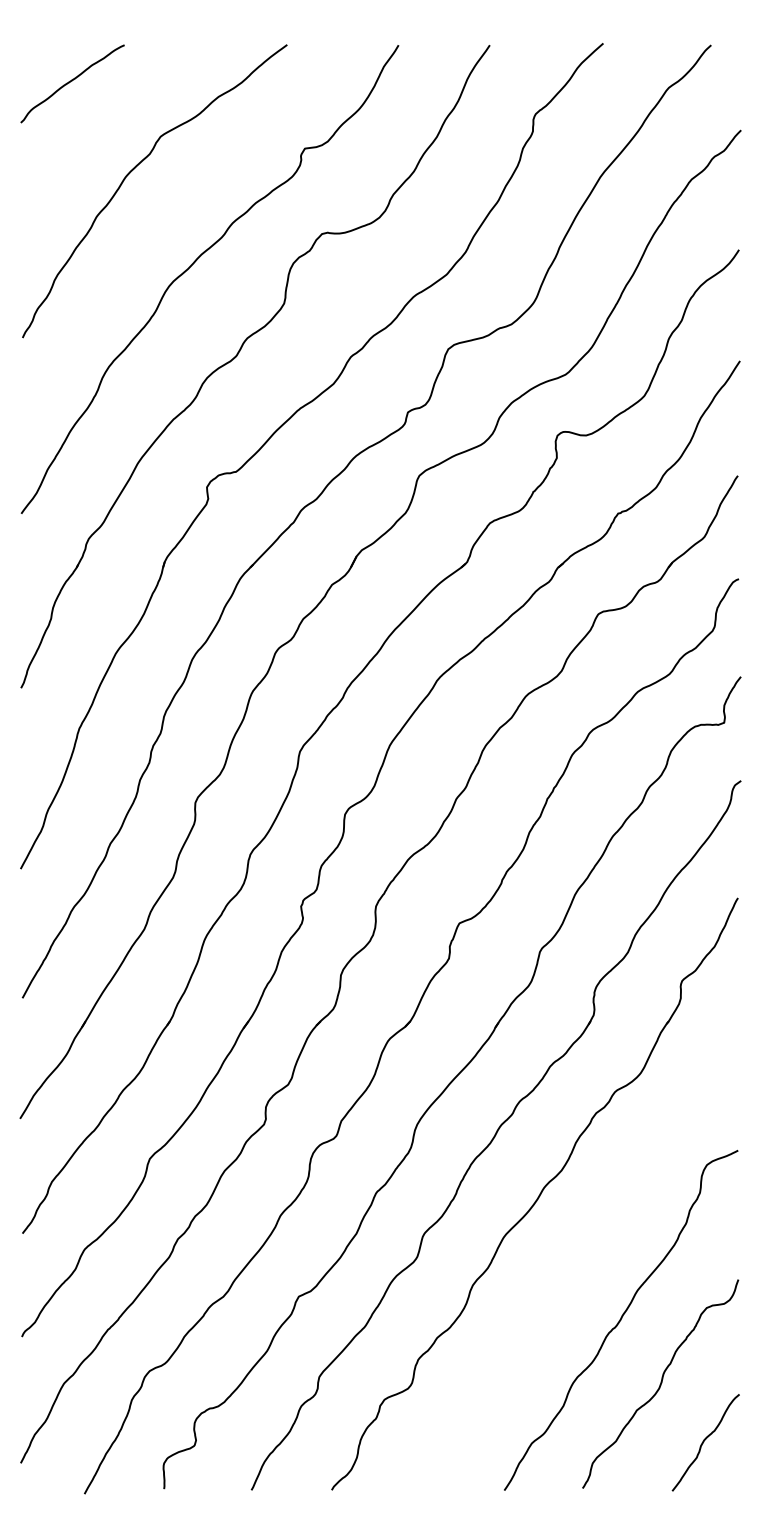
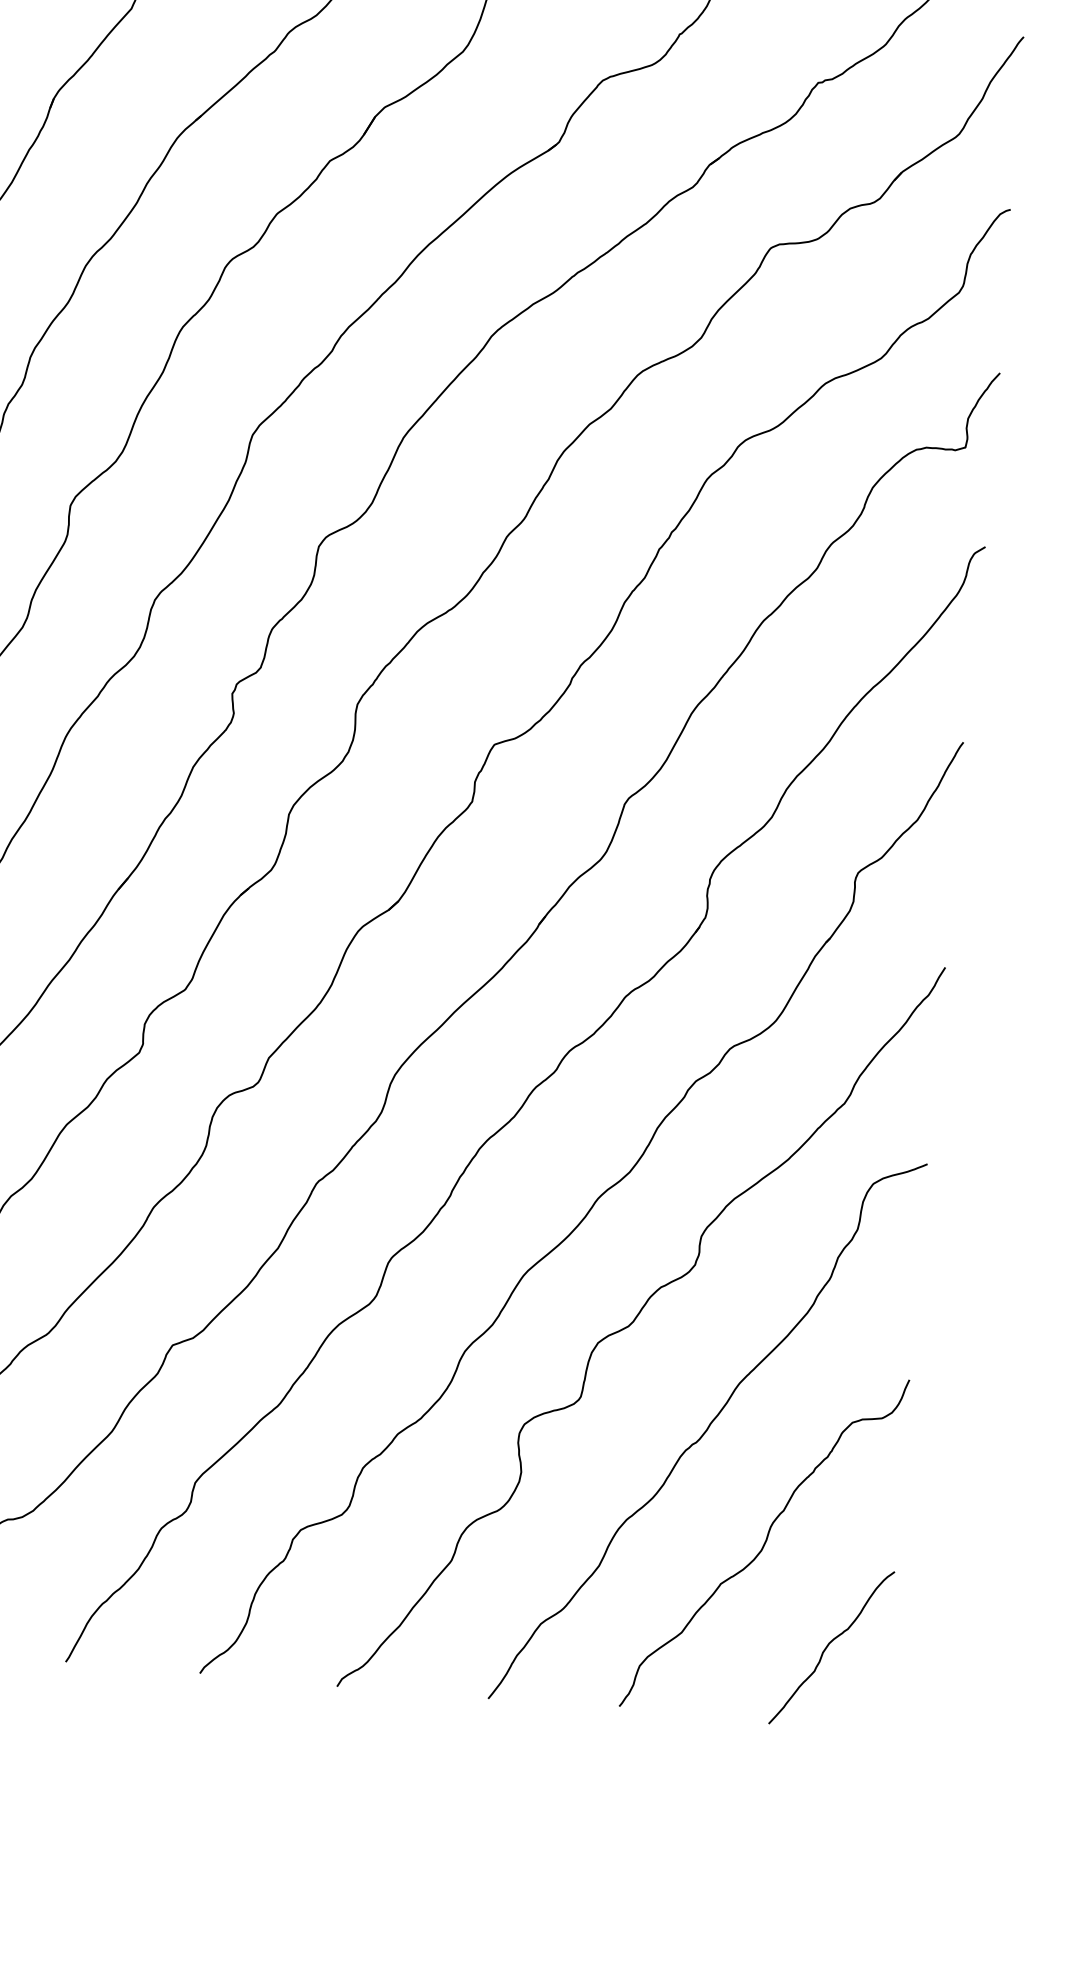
curve: (572, 1259) -> (635, 1322), added

